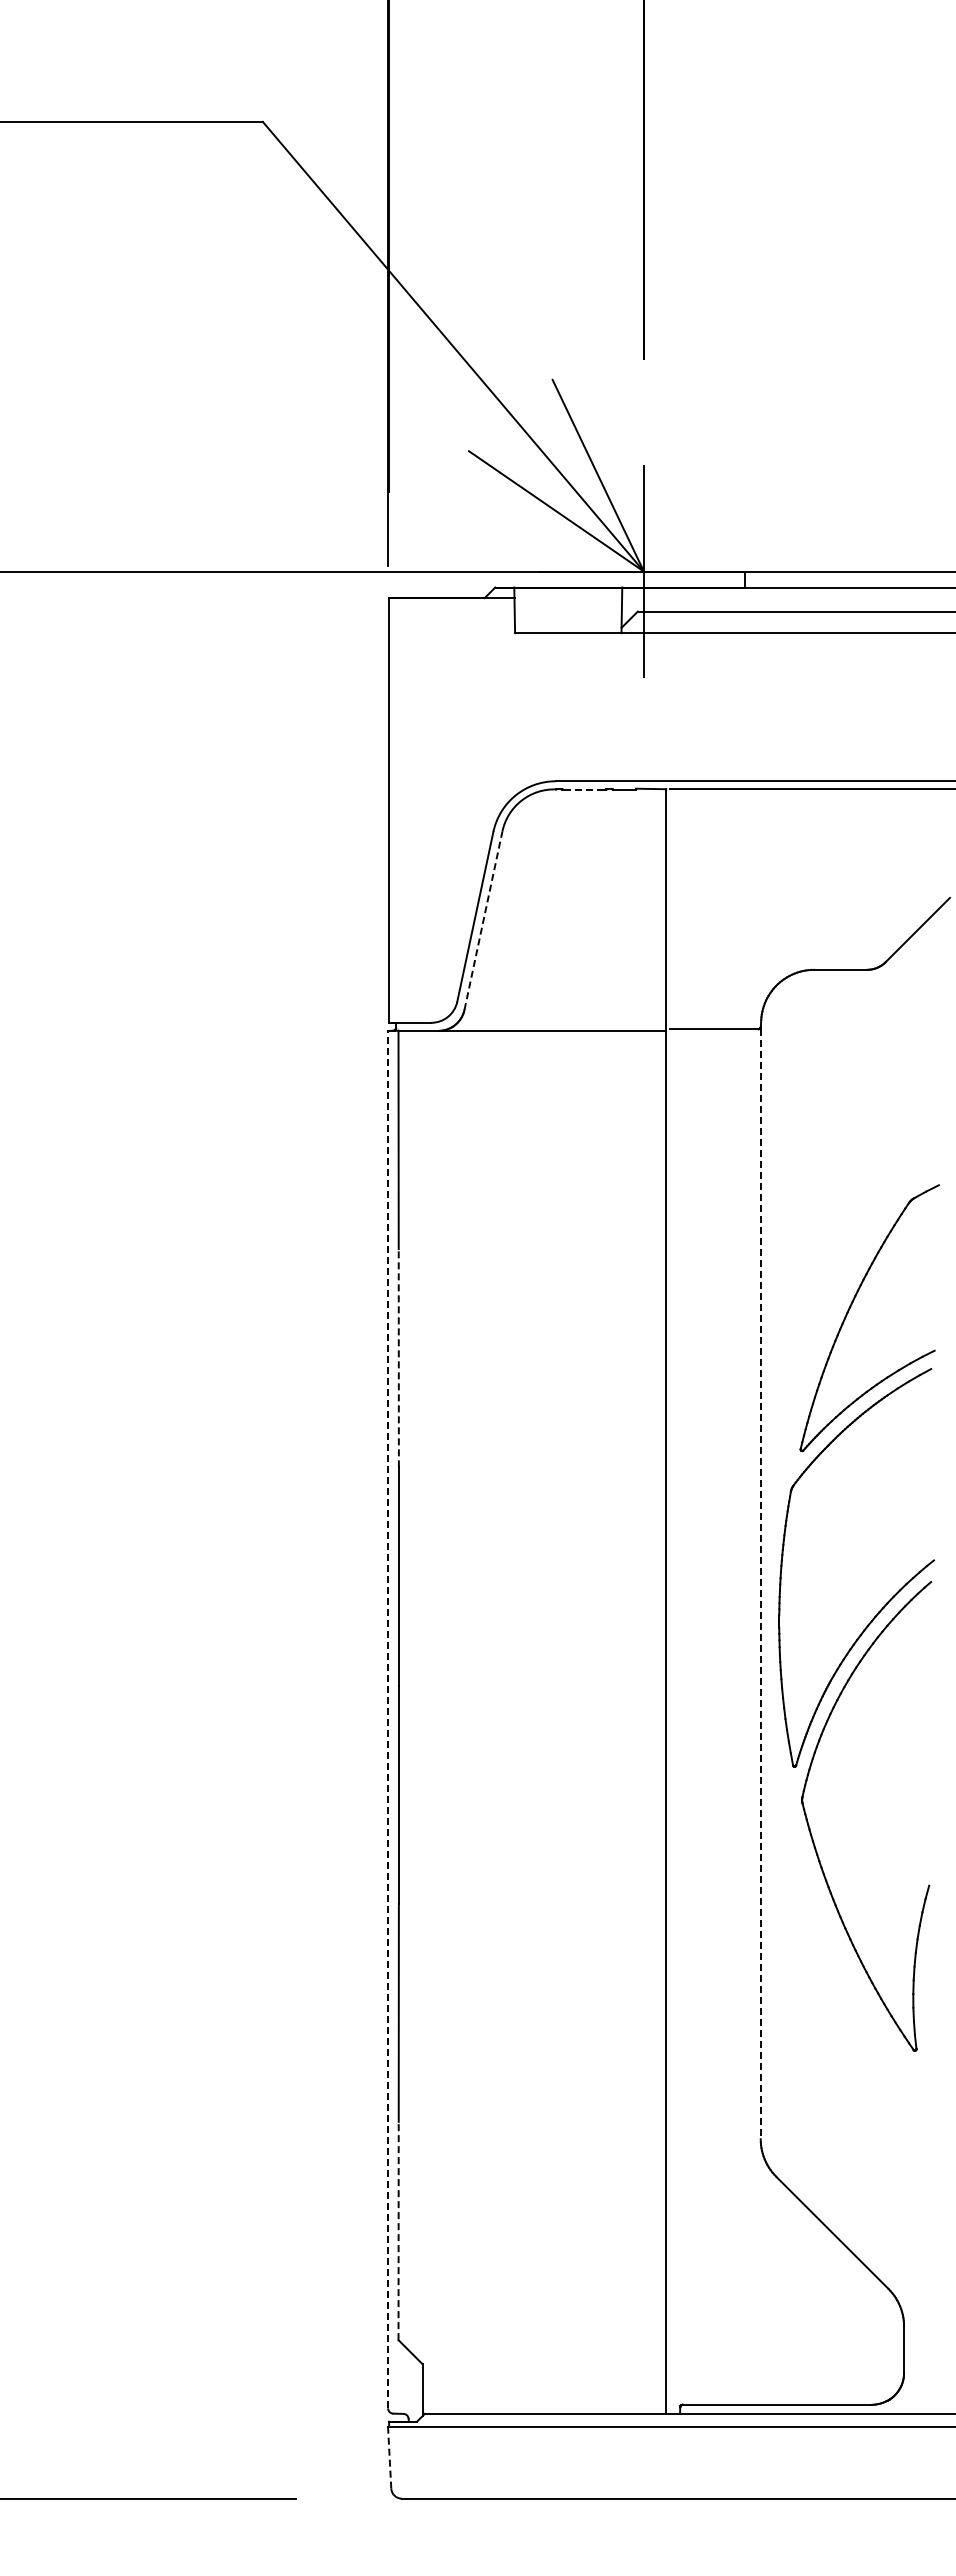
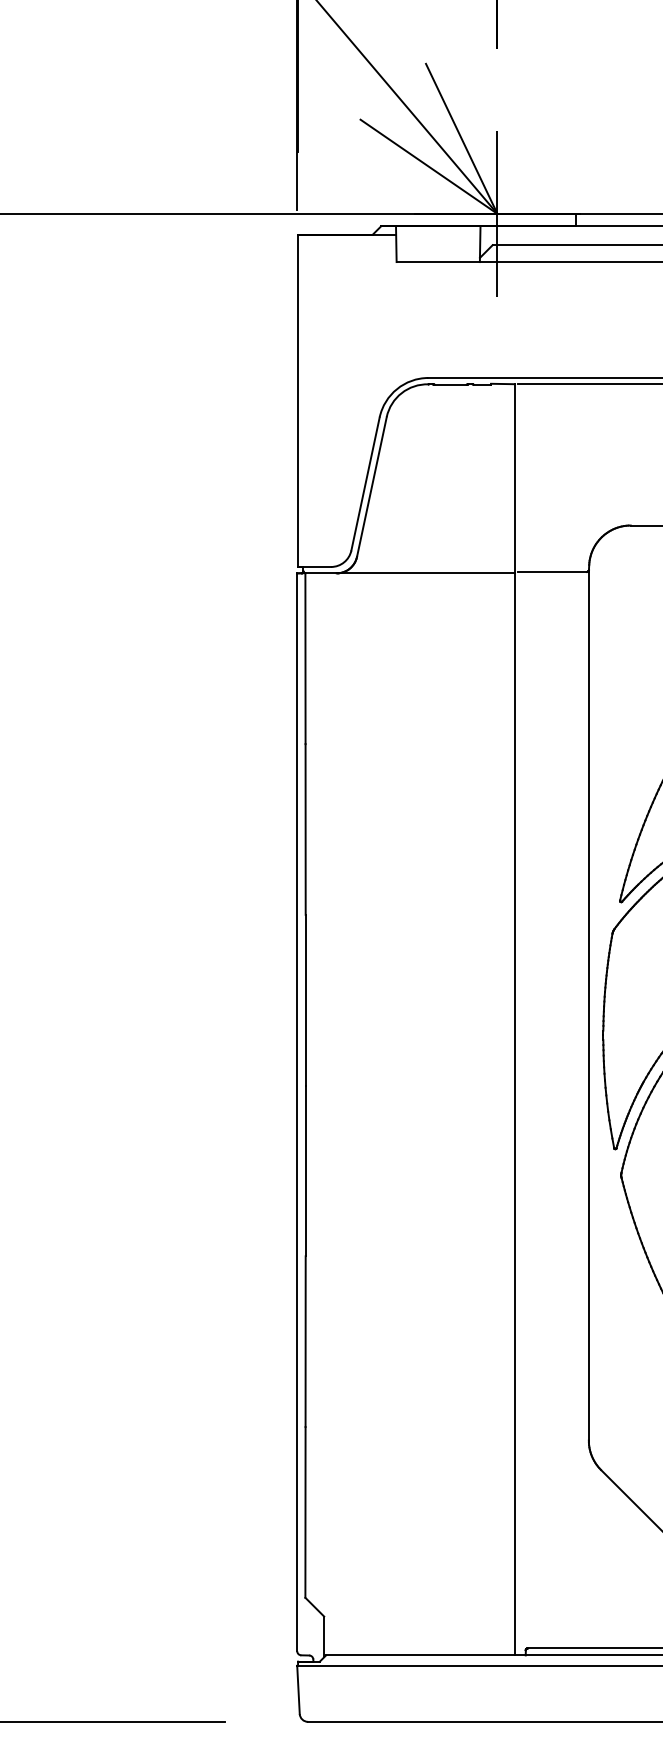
line: (583, 789) -> (450, 384), dashed -> solid
line: (483, 920) -> (371, 486), dashed -> solid
line: (398, 1357) -> (305, 828), dashed -> solid
line: (760, 1584) -> (588, 1006), dashed -> solid
line: (388, 1719) -> (297, 1112), dashed -> solid
line: (398, 2230) -> (305, 1511), dashed -> solid
line: (389, 2457) -> (298, 1689), dashed -> solid

